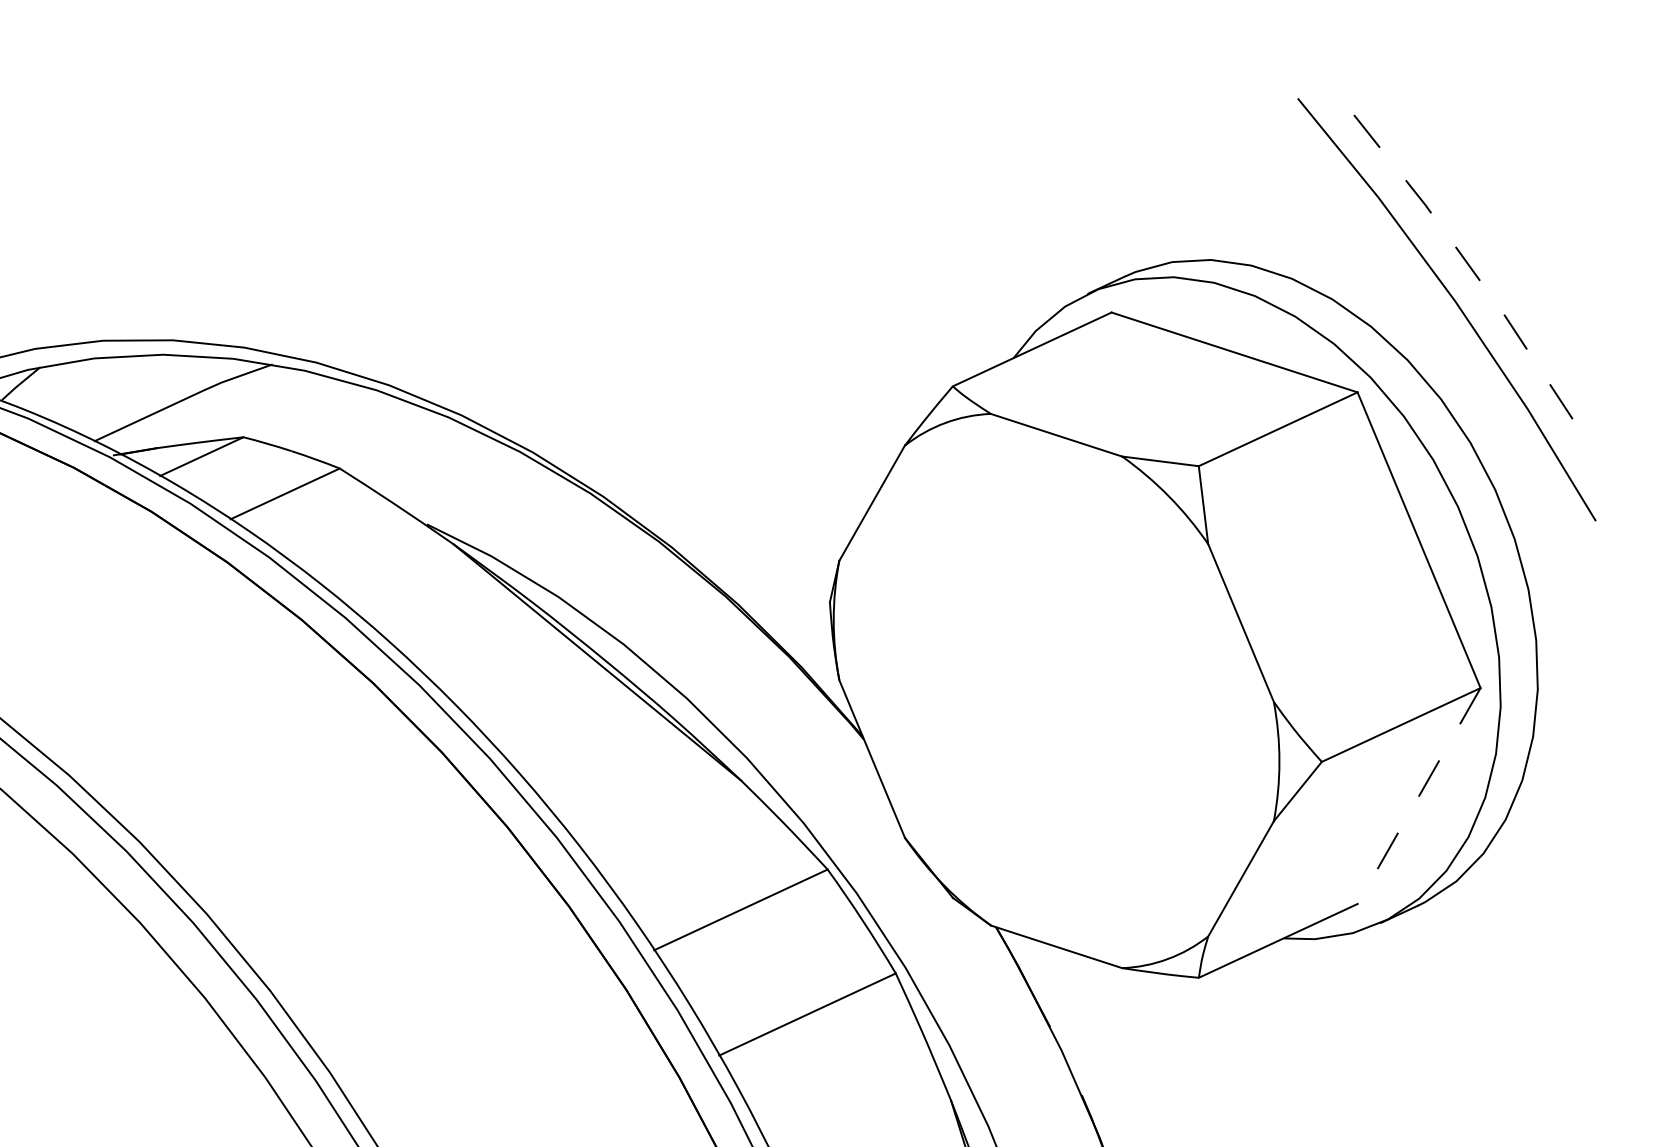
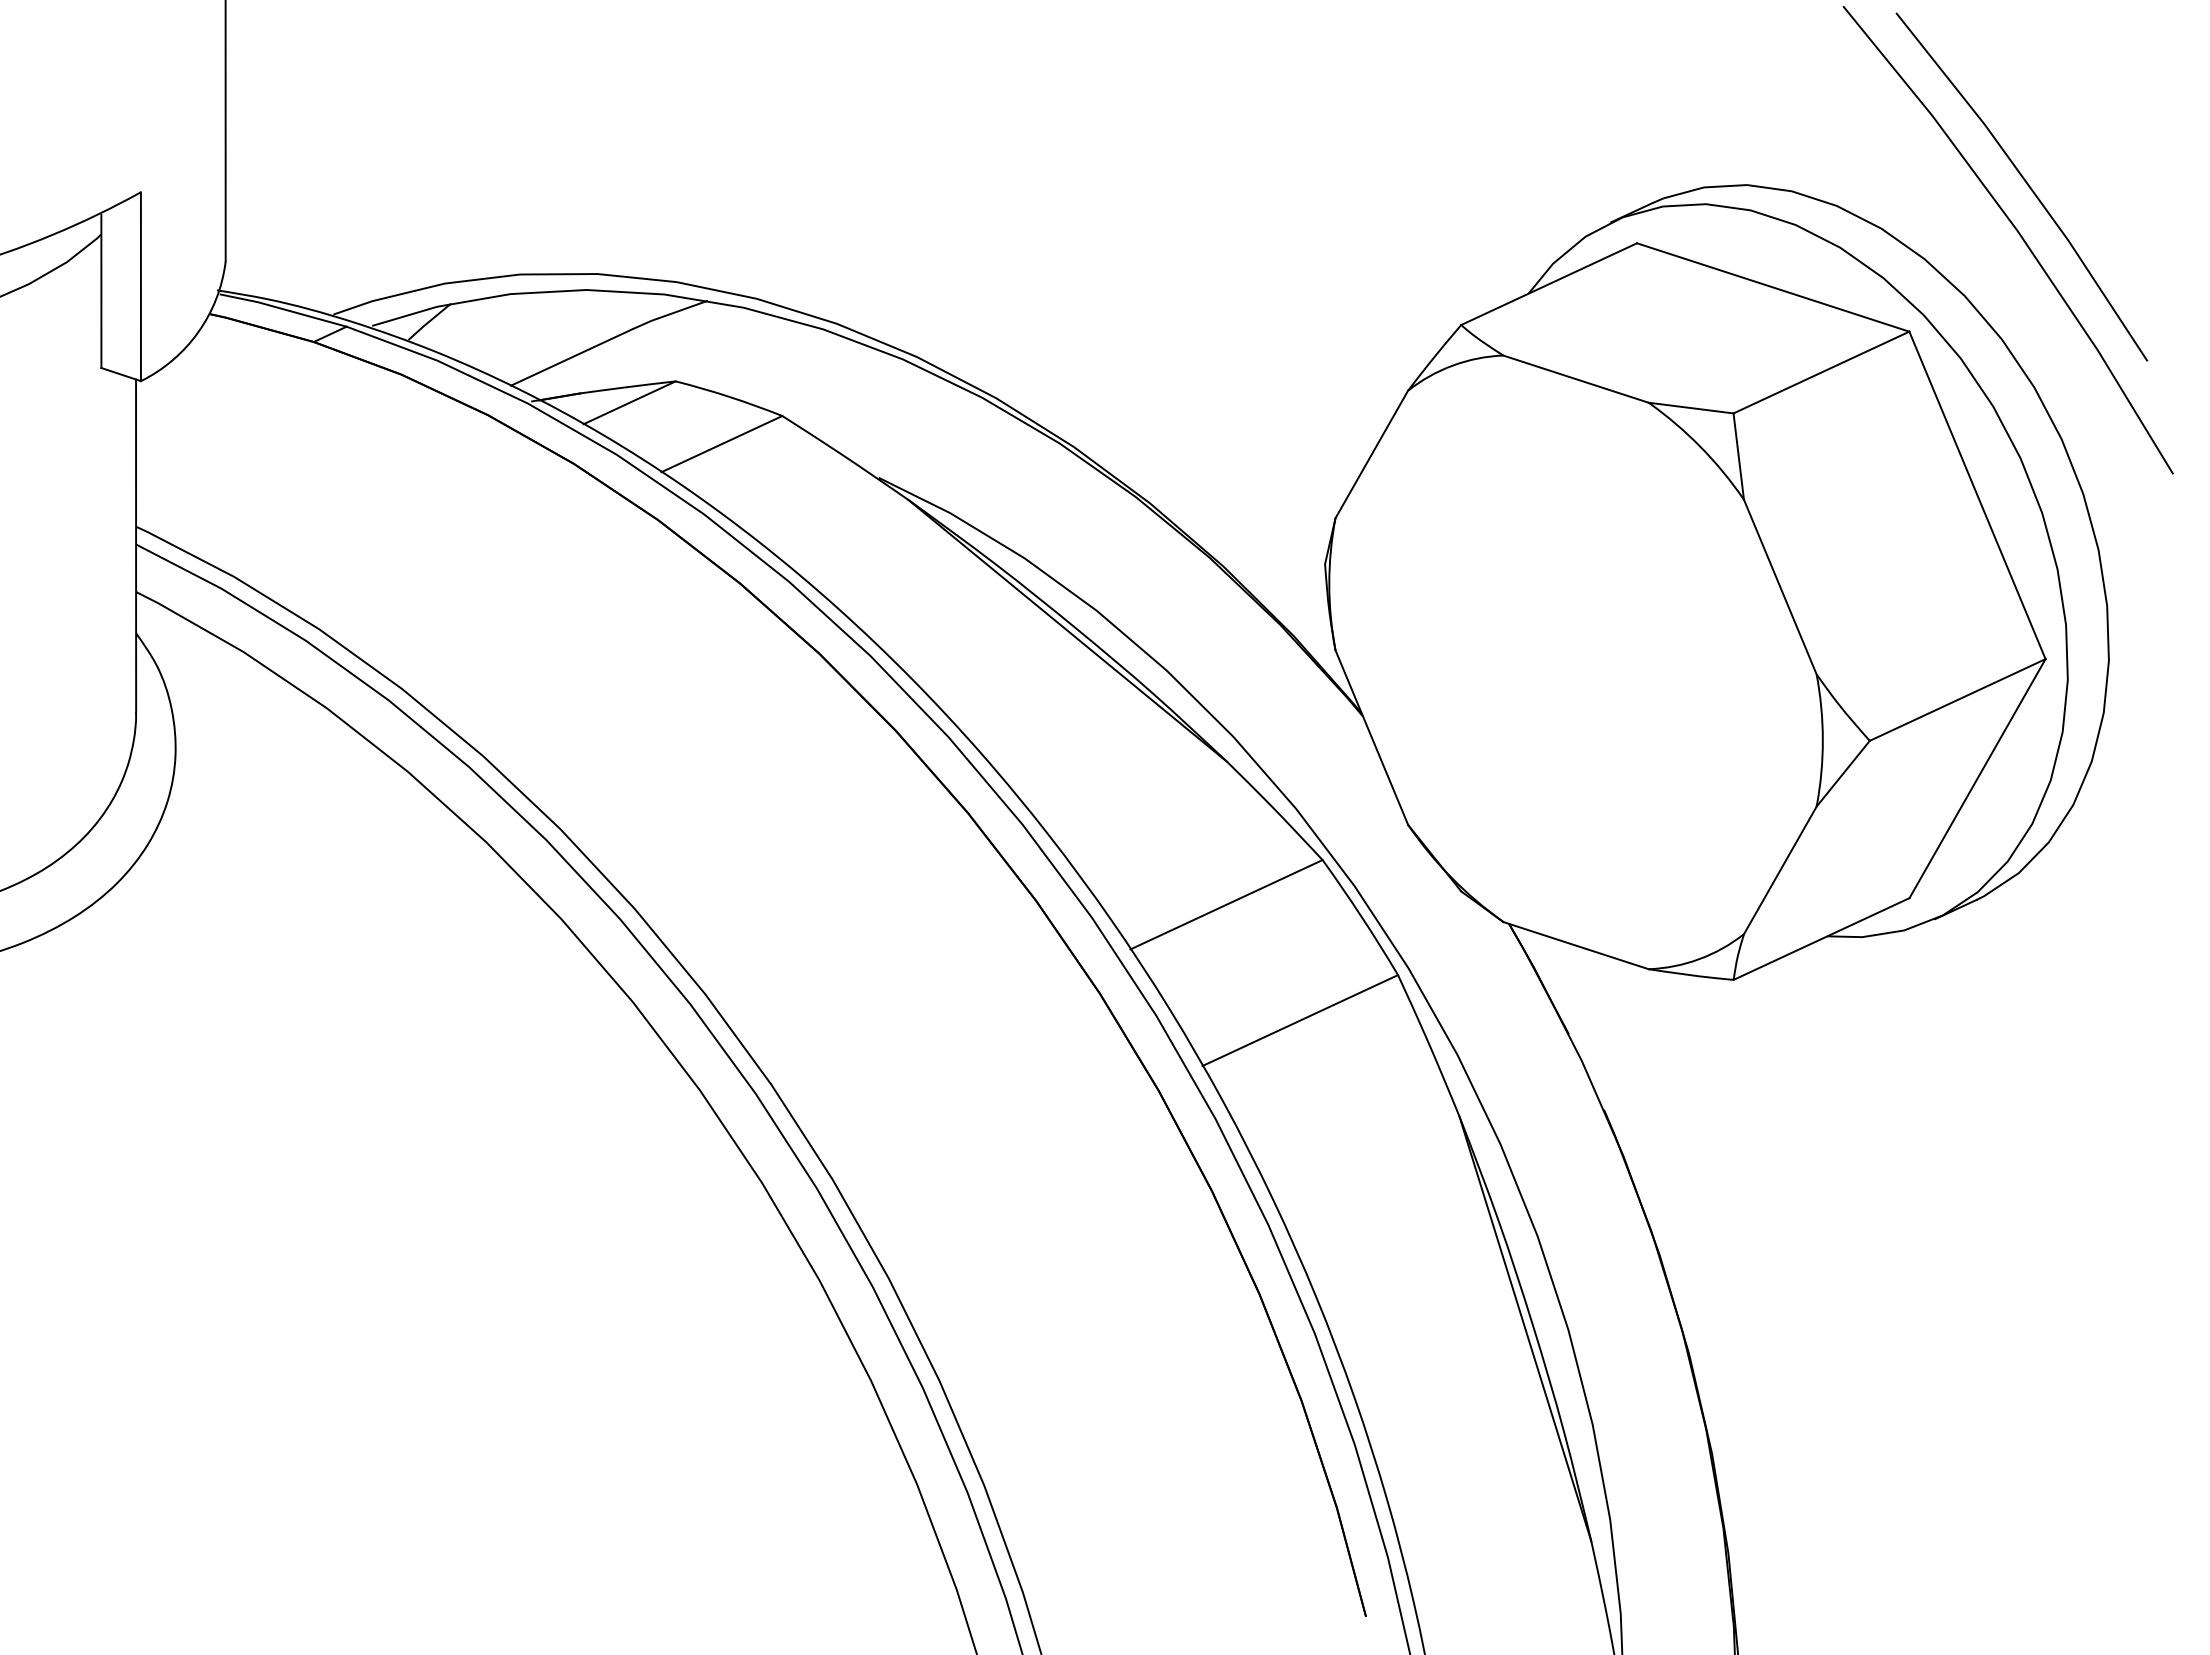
line: (1464, 258) -> (2027, 183), dashed -> solid
line: (1419, 795) -> (1977, 778), dashed -> solid

